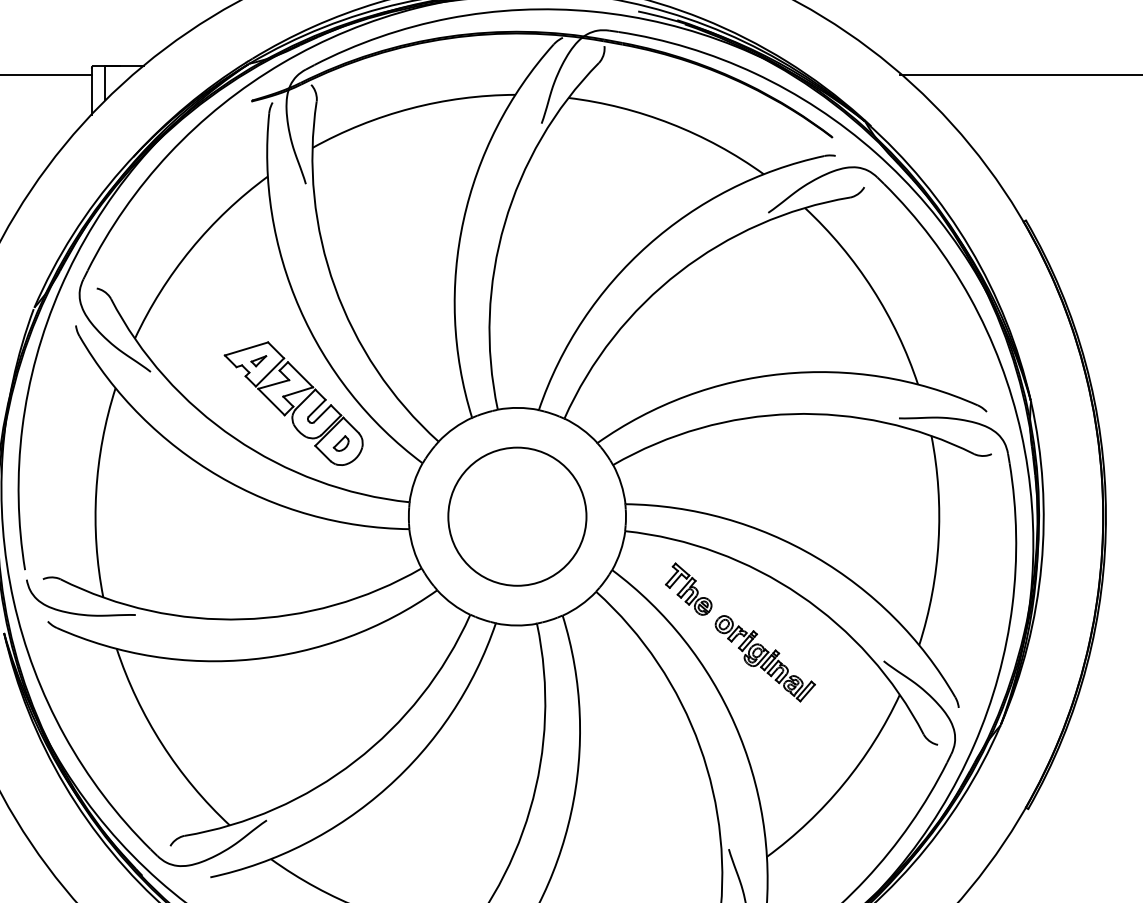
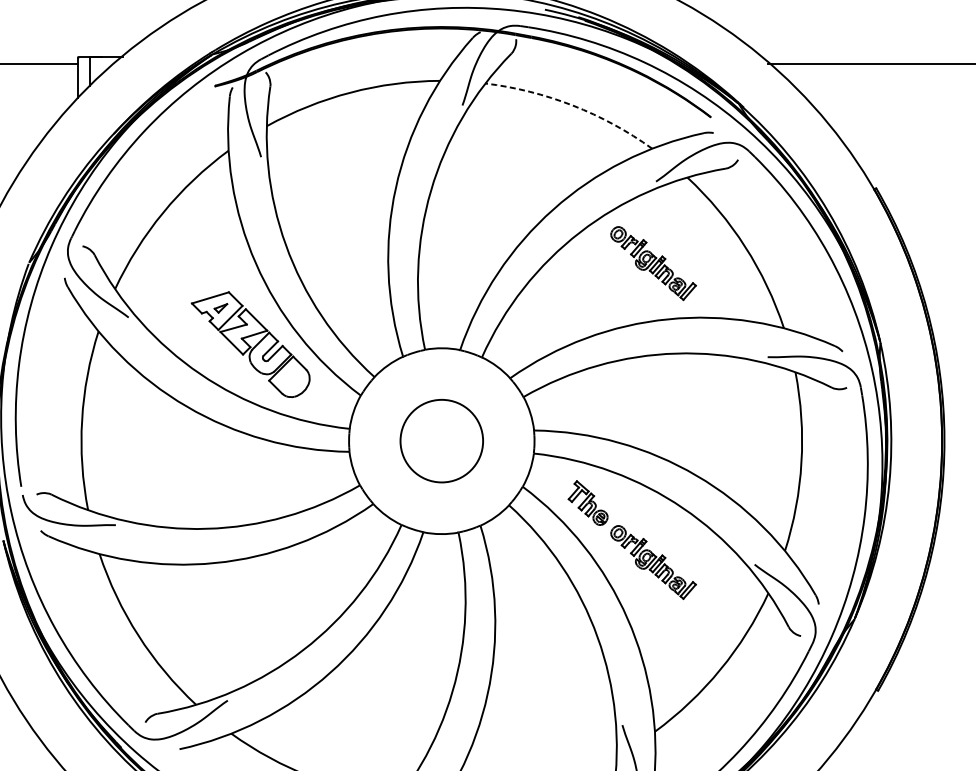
arc: (671, 123) -> (573, 105), solid -> dashed
part: (764, 308) -> (652, 263), added
part: (340, 443) -> (290, 378), removed
circle: (517, 516) -> (441, 441), size x0.7

